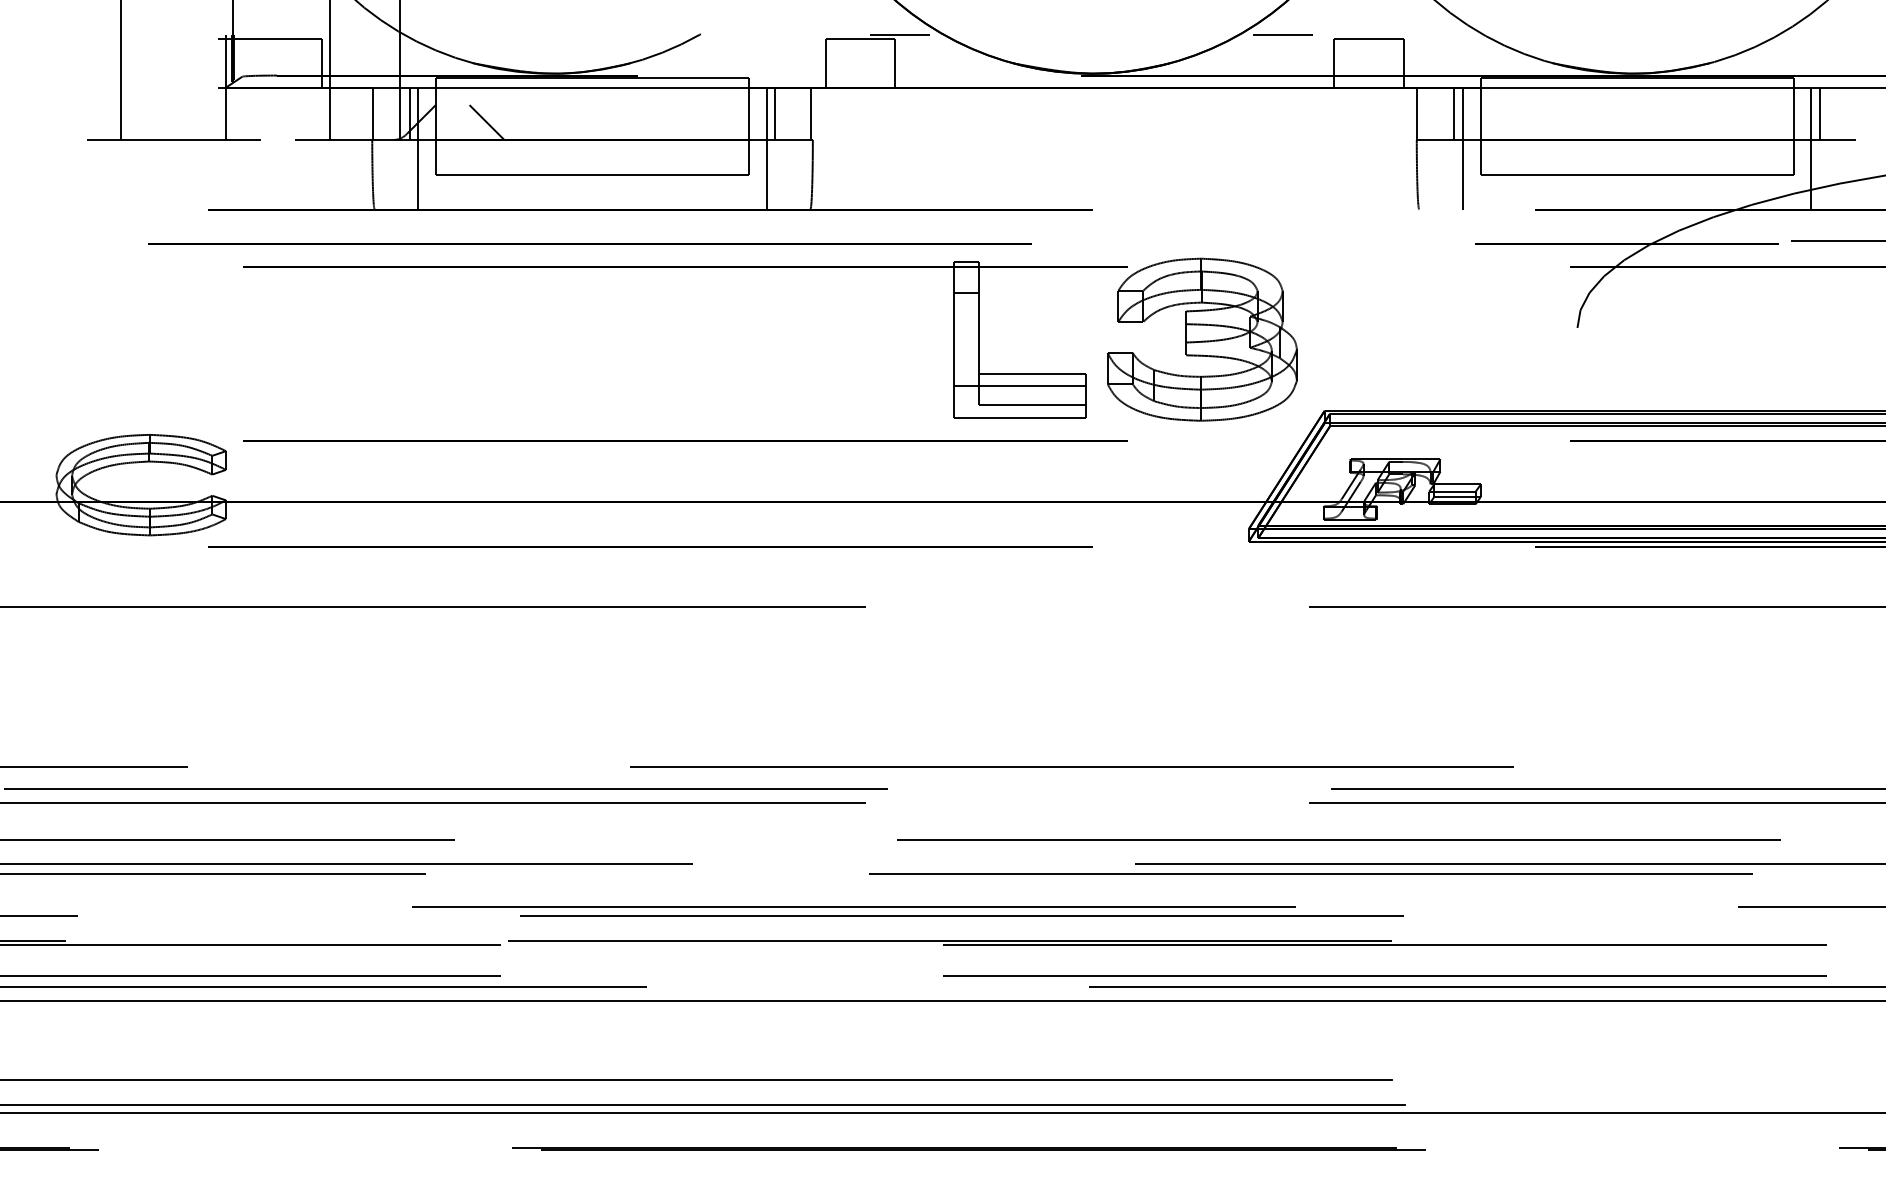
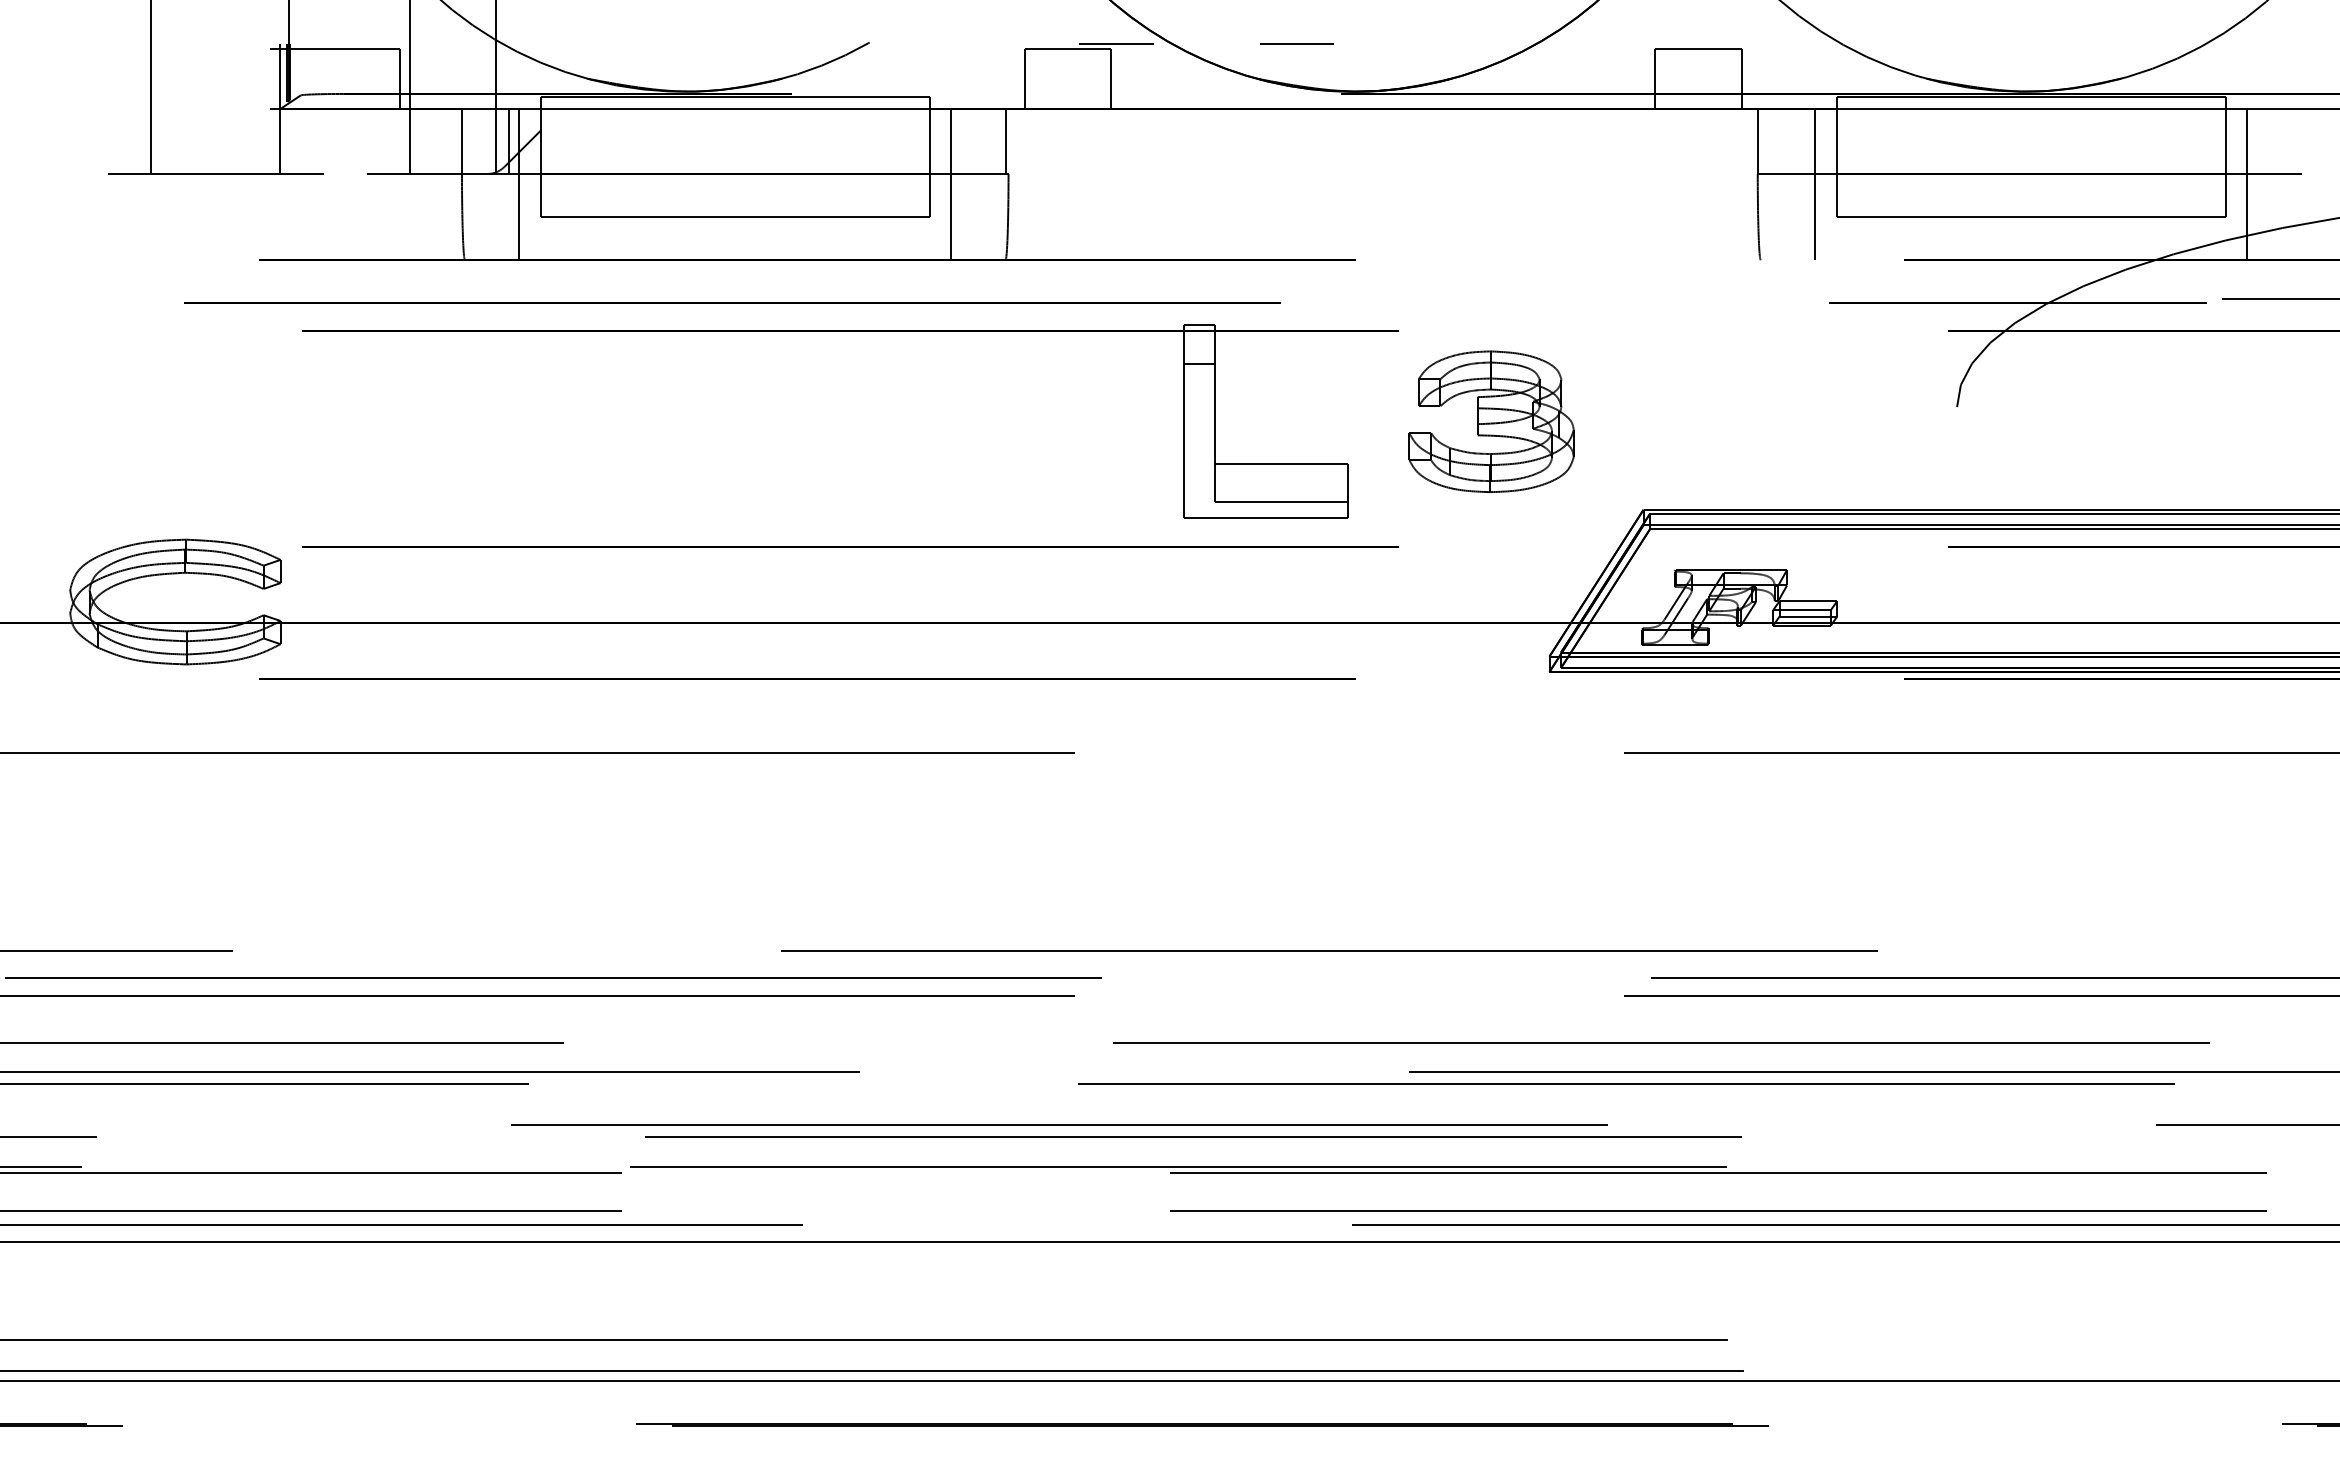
line: (1282, 34) -> (1296, 43), moved
line: (774, 113) -> (961, 141), removed
line: (1454, 113) -> (1804, 141), removed
line: (1819, 113) -> (2257, 141), removed
line: (486, 121) -> (603, 151), removed
part: (1202, 339) -> (1491, 421), size x0.7
line: (1019, 386) -> (1265, 479), removed

